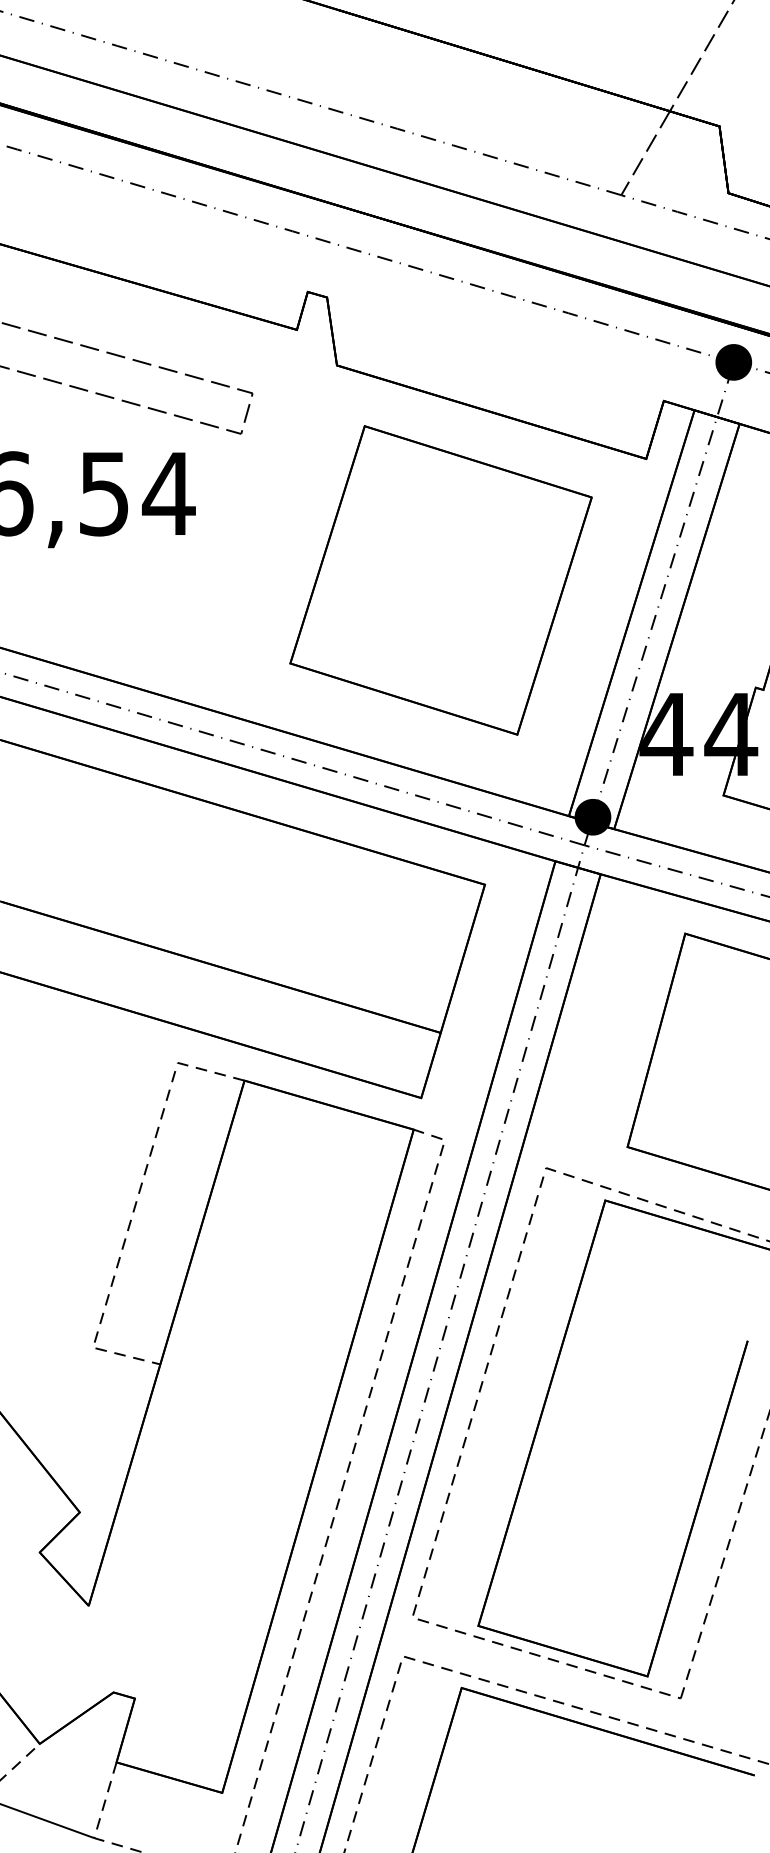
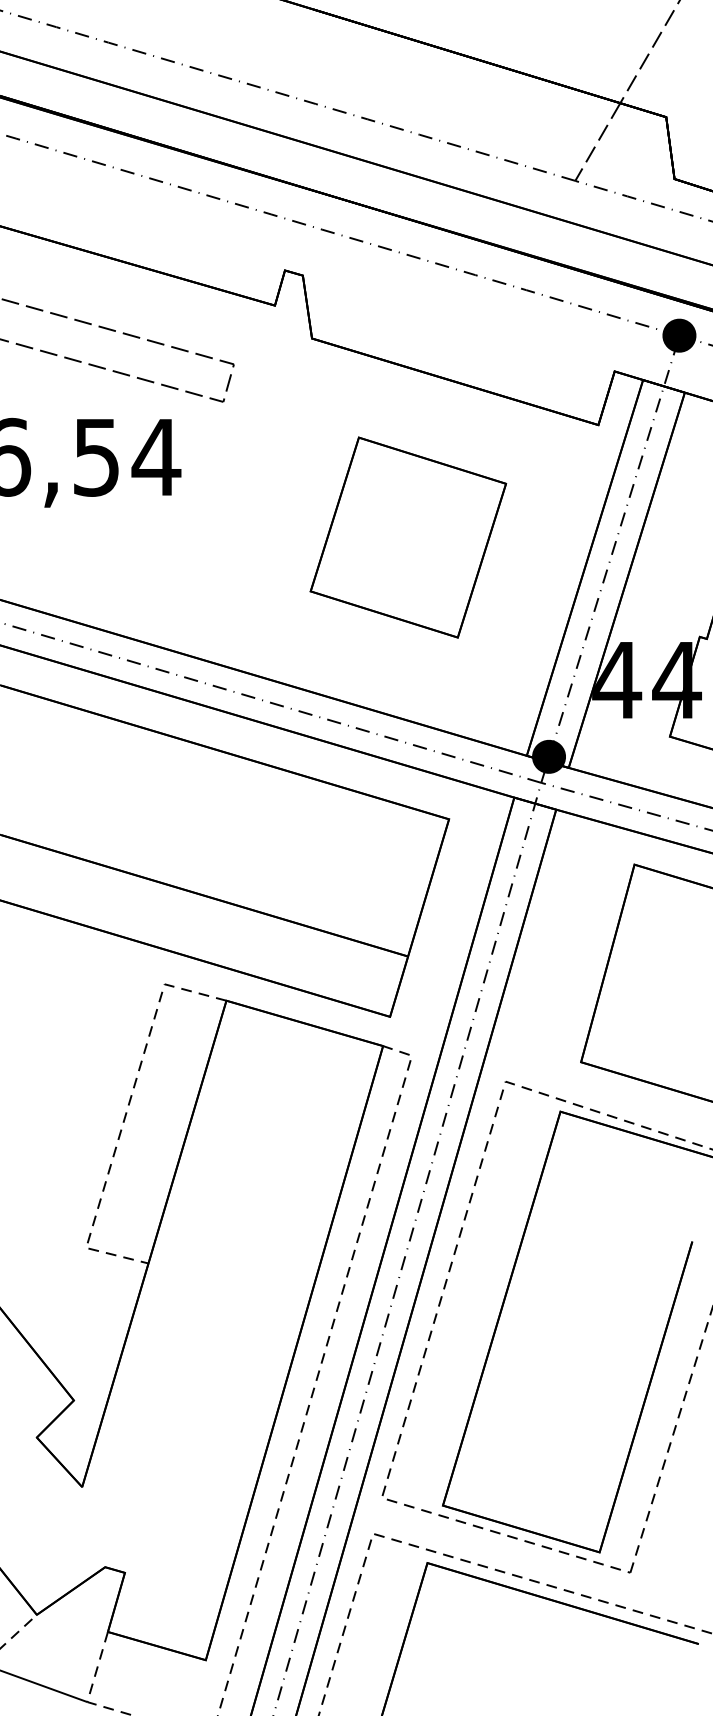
part: (440, 580) -> (407, 537), size x0.7

